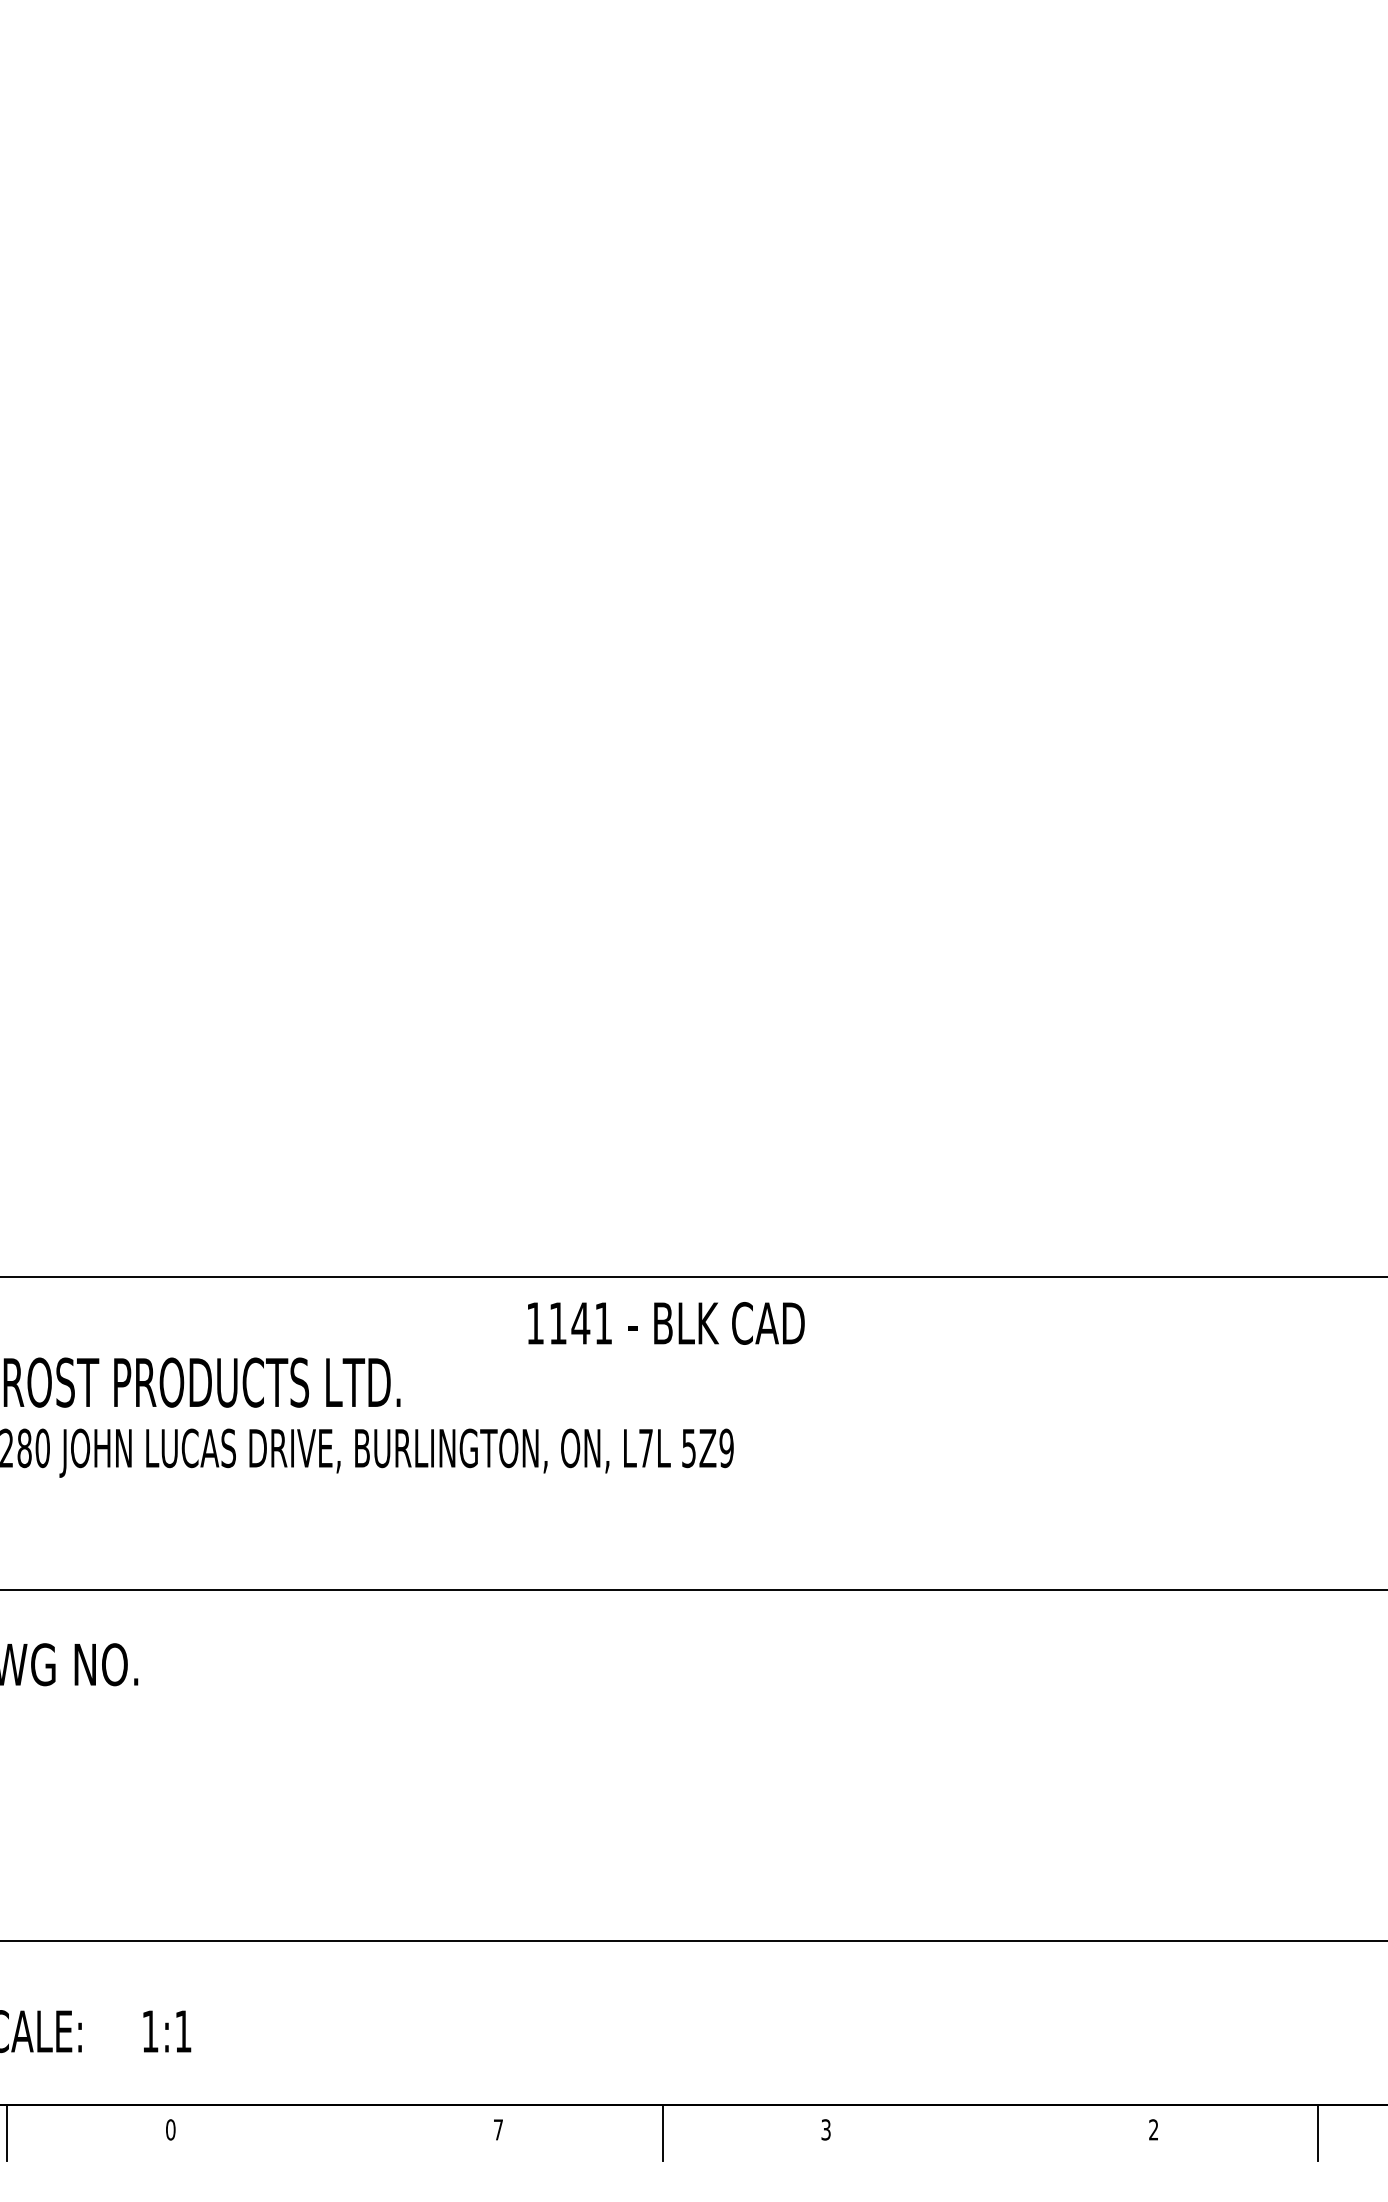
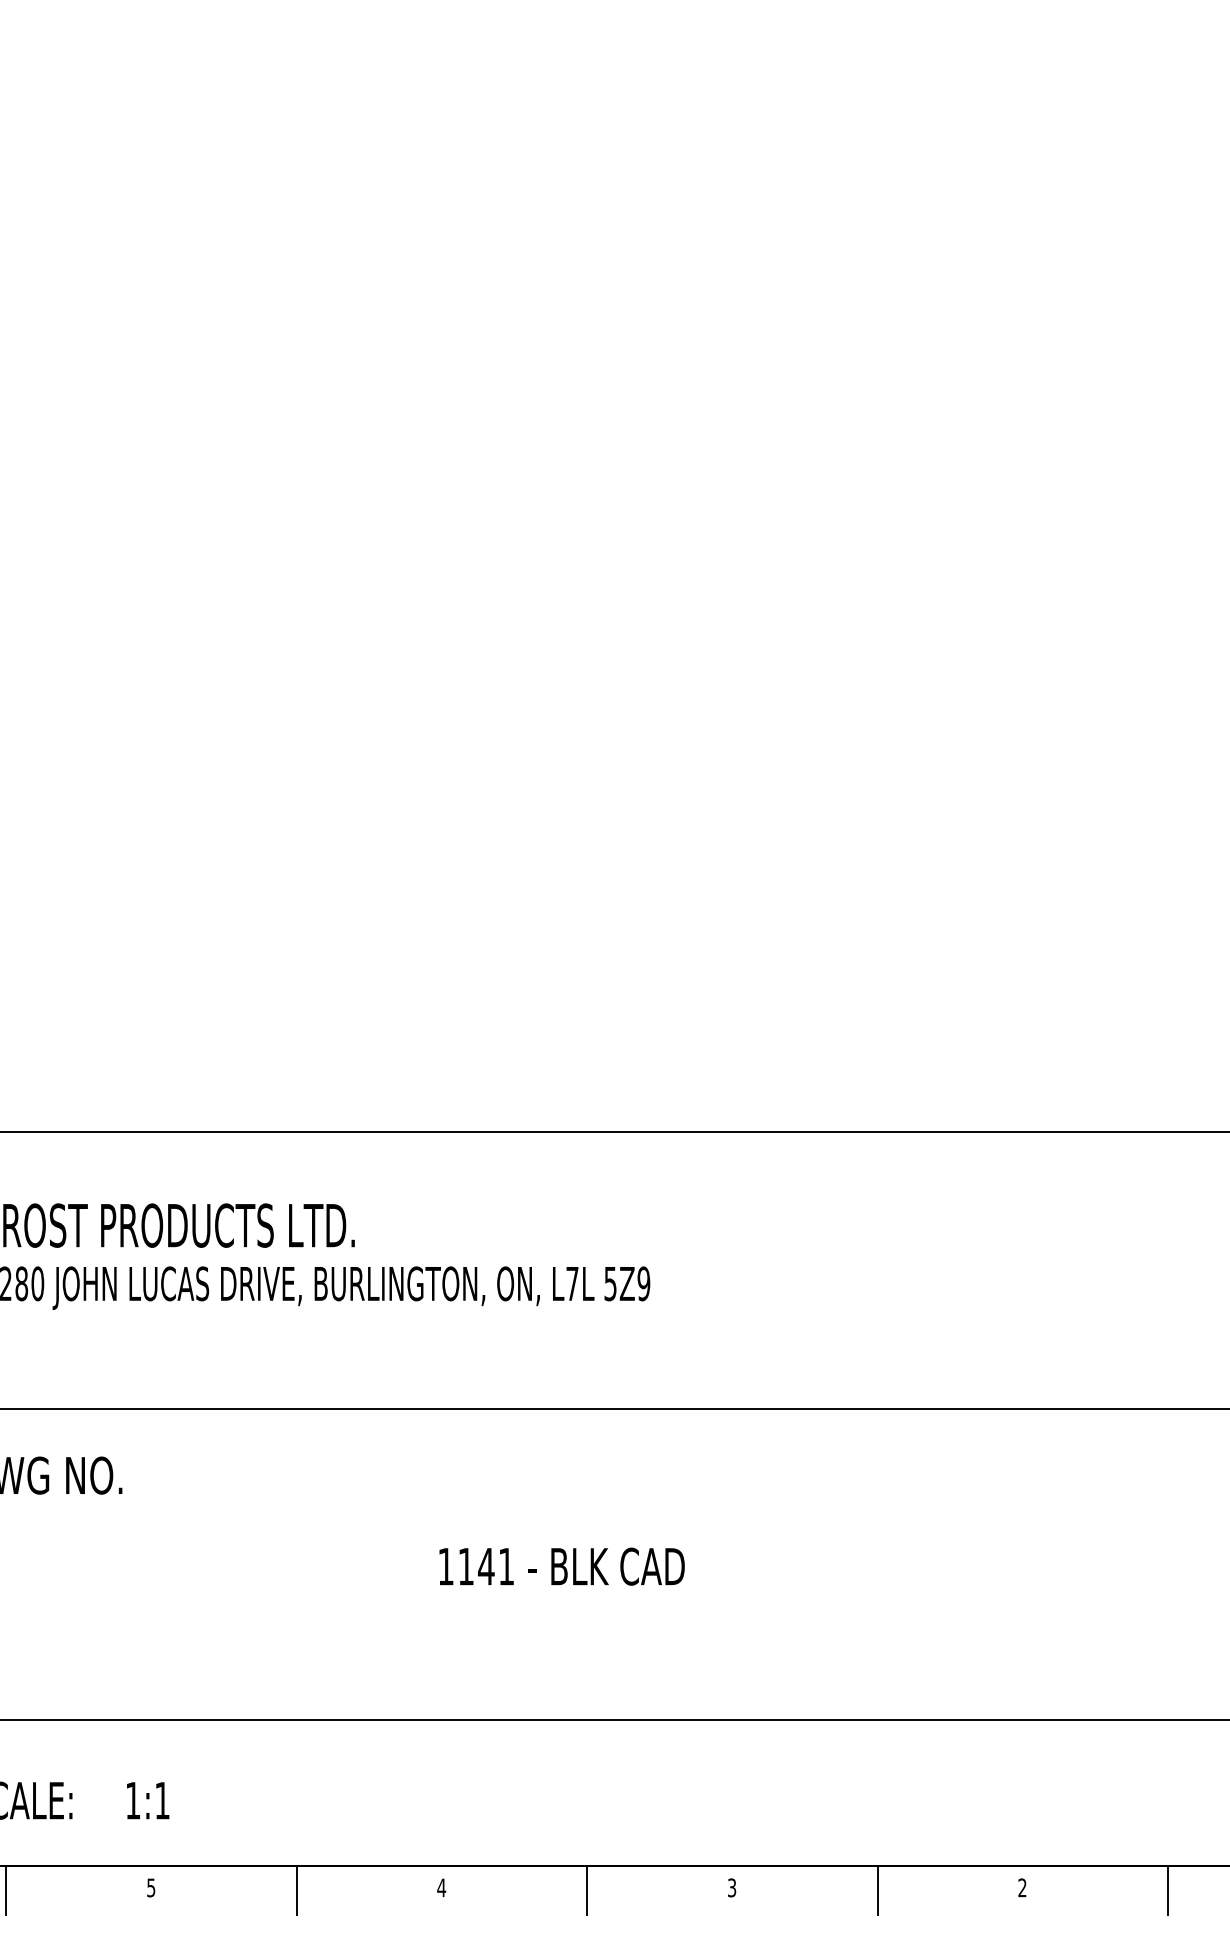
text: (666, 1323) -> (562, 1566), moved
text: (170, 2129) -> (151, 1887), 0 -> 5
text: (498, 2129) -> (441, 1887), 7 -> 4
line: (334, 2132) -> (296, 1890), added
line: (990, 2132) -> (877, 1890), added

